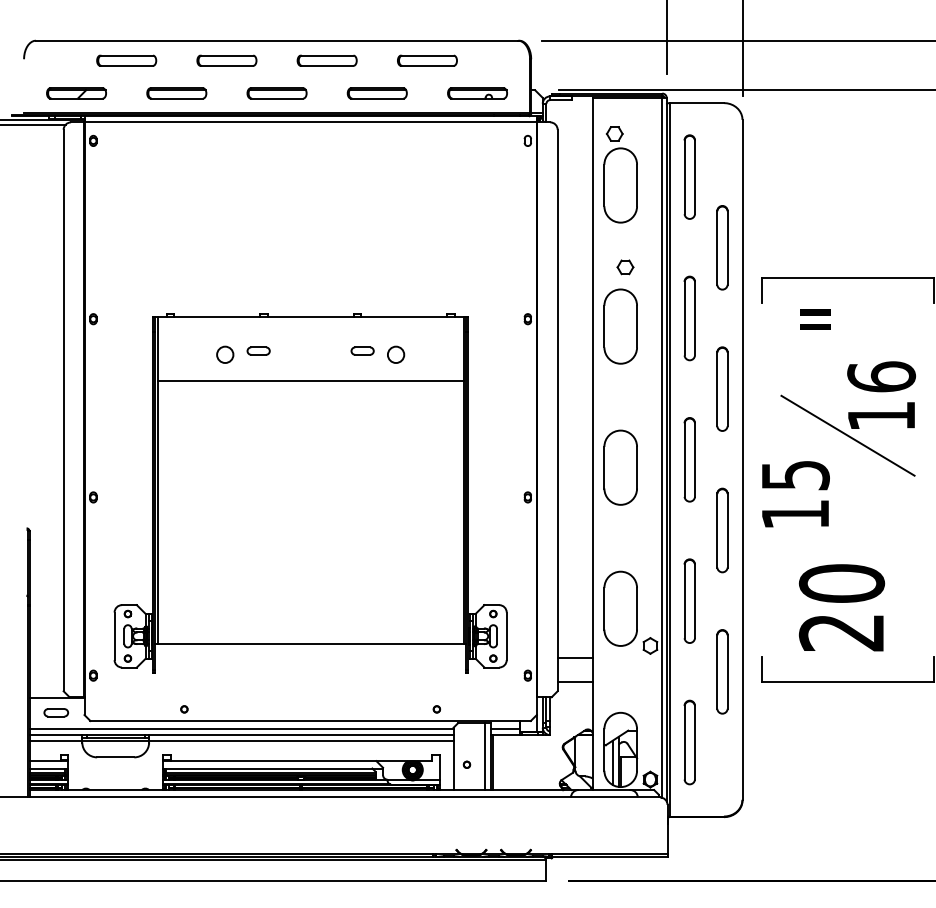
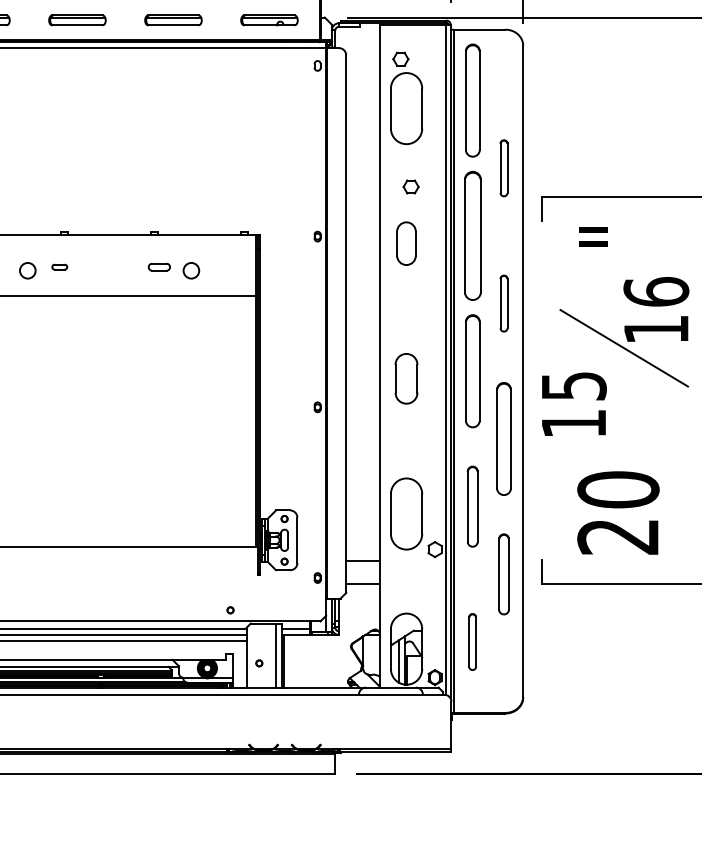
part: (689, 176) -> (472, 99), size x1.4
part: (722, 247) -> (504, 167), size x0.7
part: (689, 318) -> (472, 235), size x1.6
part: (620, 326) -> (406, 243), size x0.6
part: (258, 350) -> (59, 266), size x0.7
part: (722, 388) -> (504, 303), size x0.7
part: (689, 459) -> (472, 371), size x1.4
part: (620, 467) -> (406, 378), size x0.7
part: (722, 530) -> (504, 439), size x1.4
part: (689, 742) -> (472, 642), size x0.7

